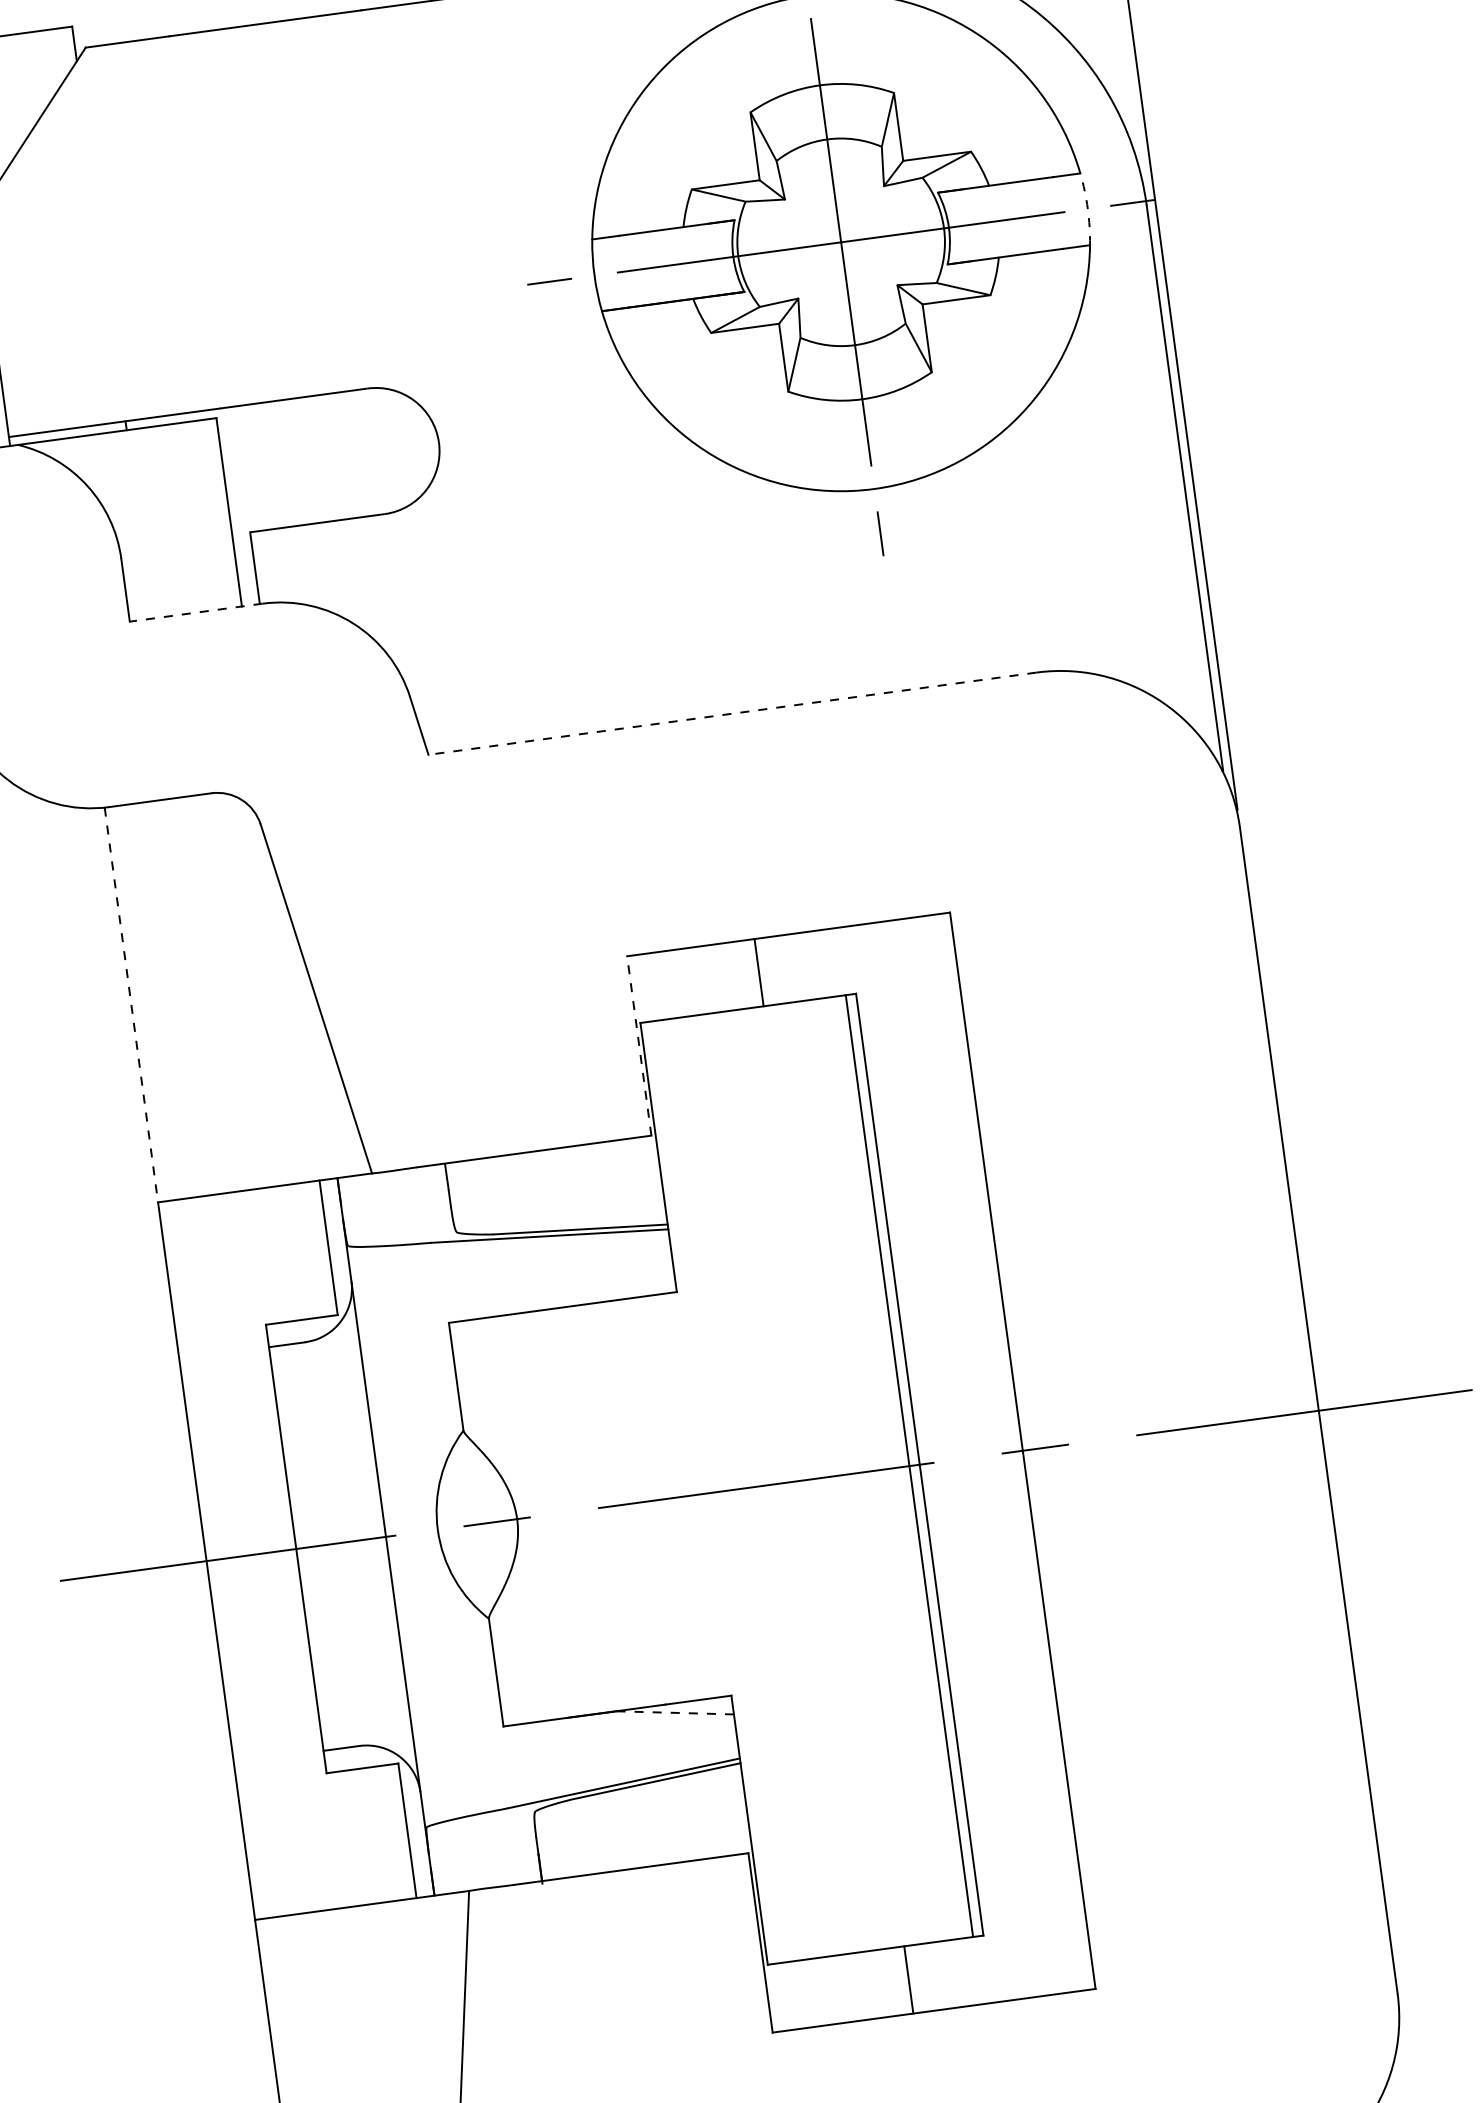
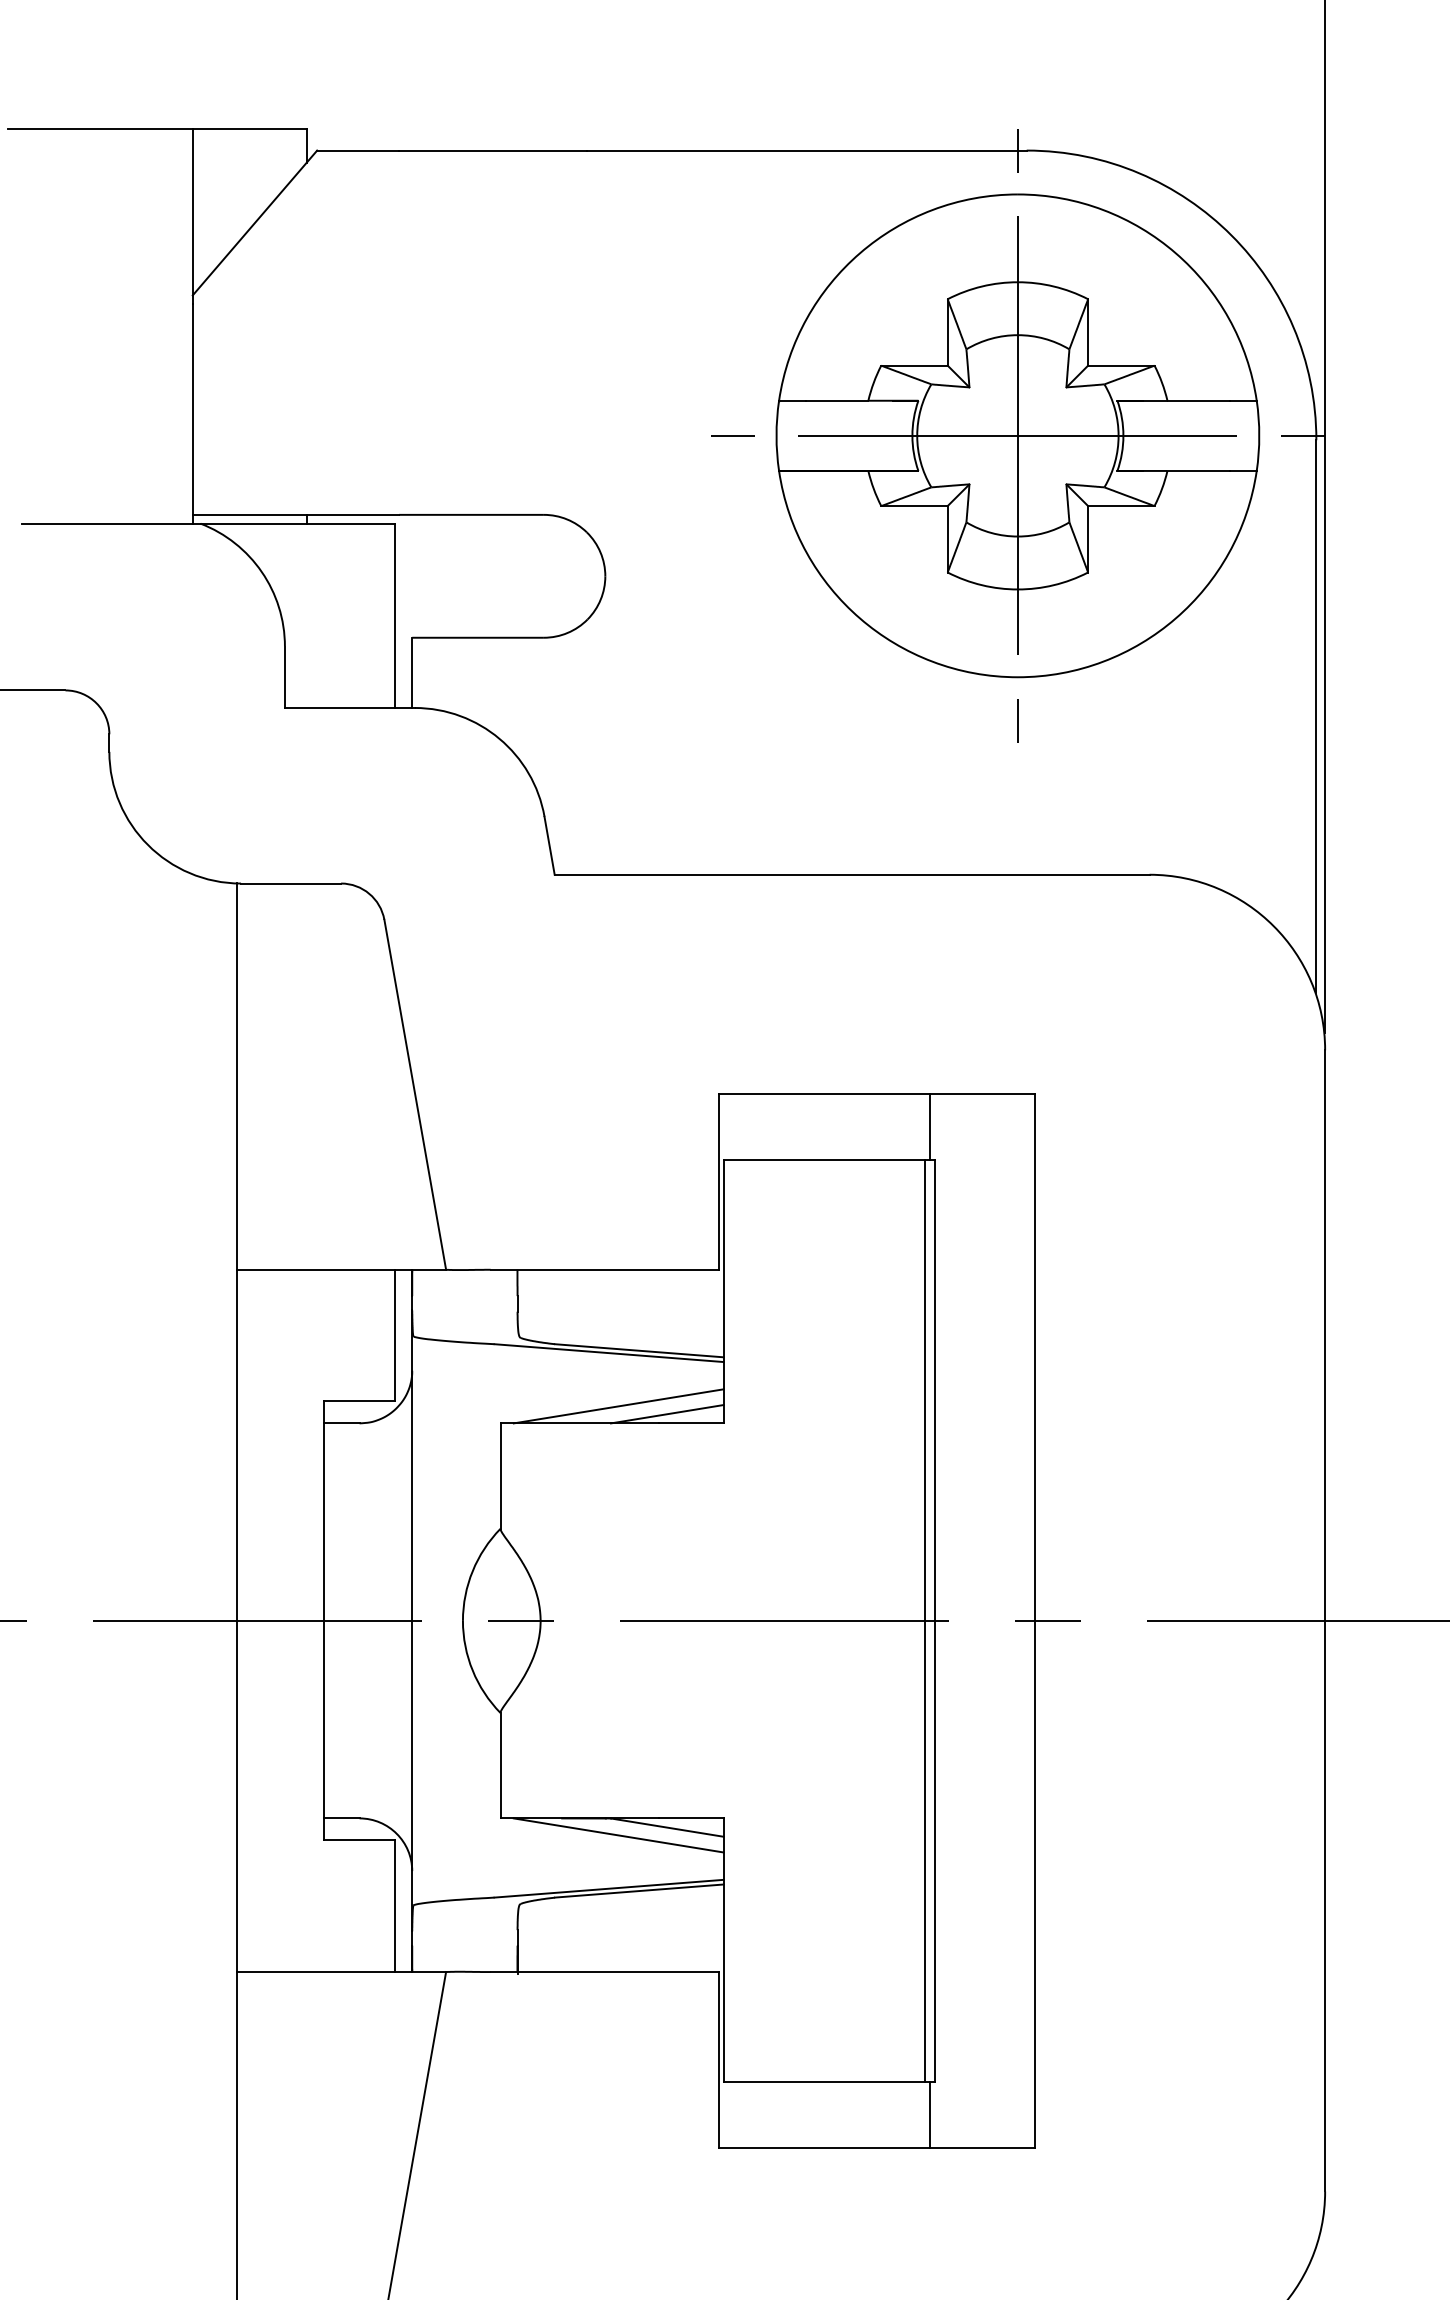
arc: (1087, 208) -> (1259, 435), dashed -> solid
line: (195, 612) -> (349, 707), dashed -> solid
line: (731, 713) -> (851, 874), dashed -> solid
line: (759, 973) -> (930, 1127), moved
line: (131, 1005) -> (236, 1077), dashed -> solid
line: (639, 1046) -> (719, 1182), dashed -> solid
line: (567, 1289) -> (618, 1406), added
line: (618, 1290) -> (667, 1414), added
line: (675, 1712) -> (667, 1827), dashed -> solid
line: (626, 1727) -> (618, 1835), added
line: (909, 1979) -> (930, 2114), moved

